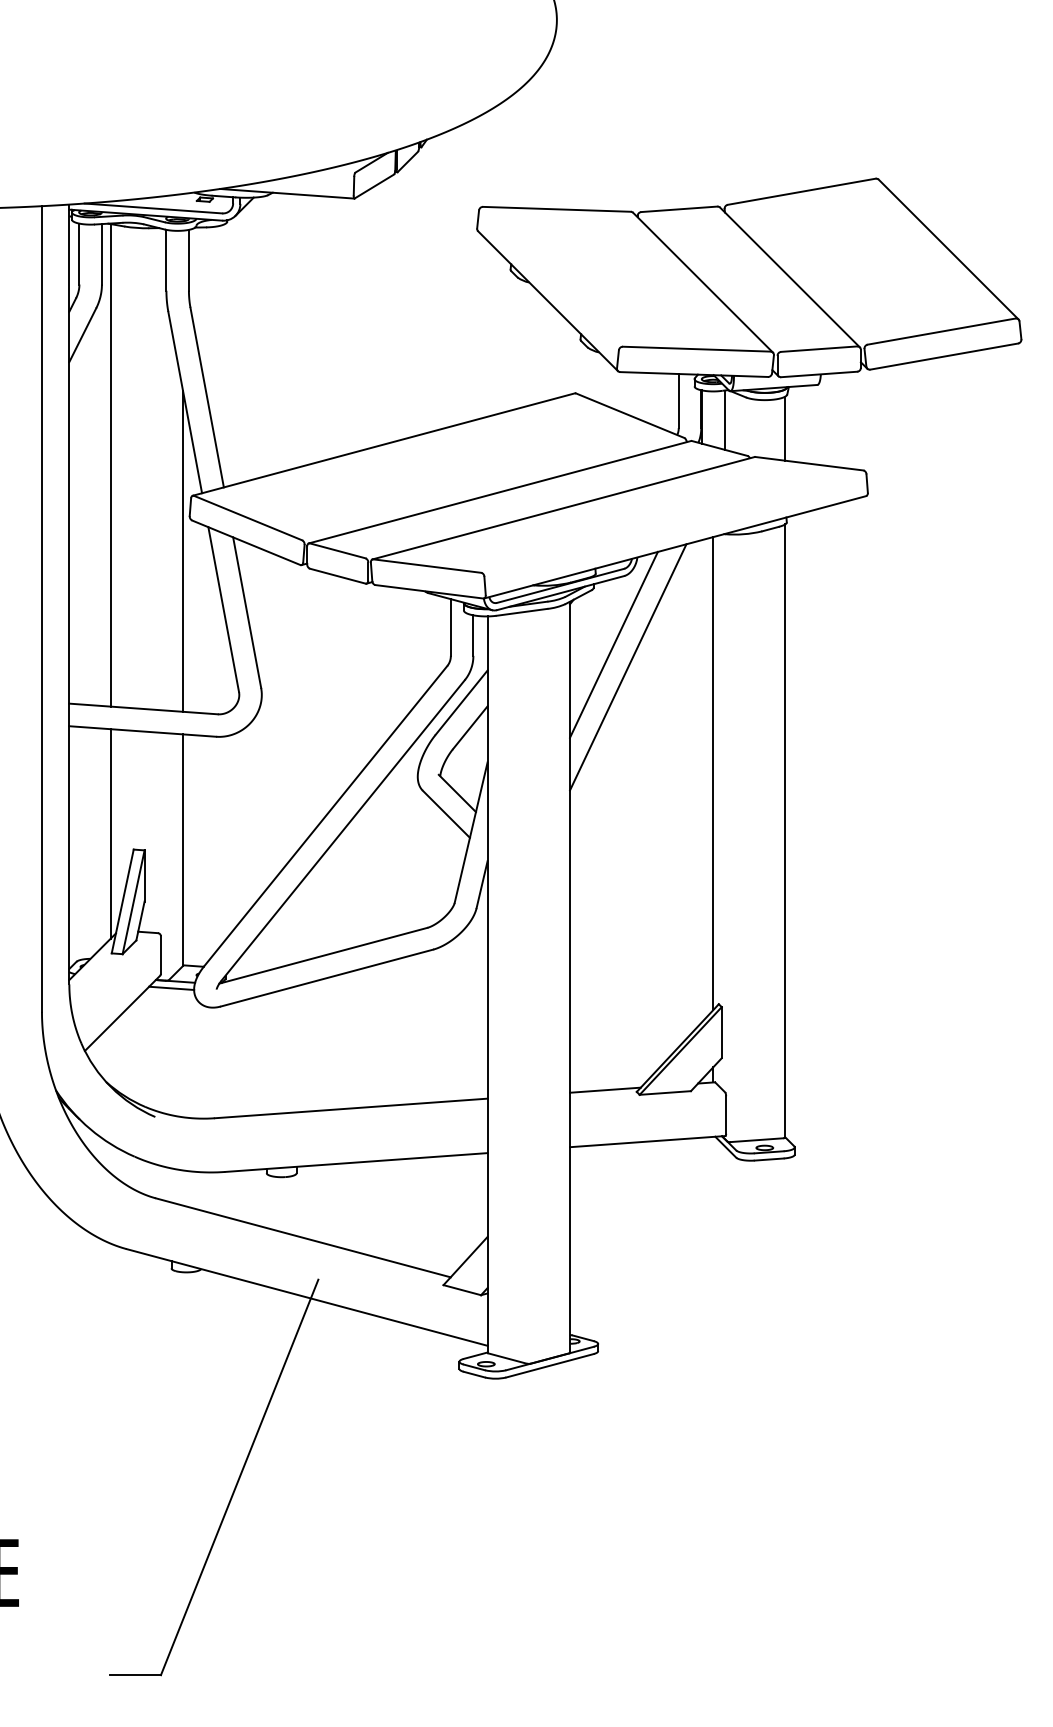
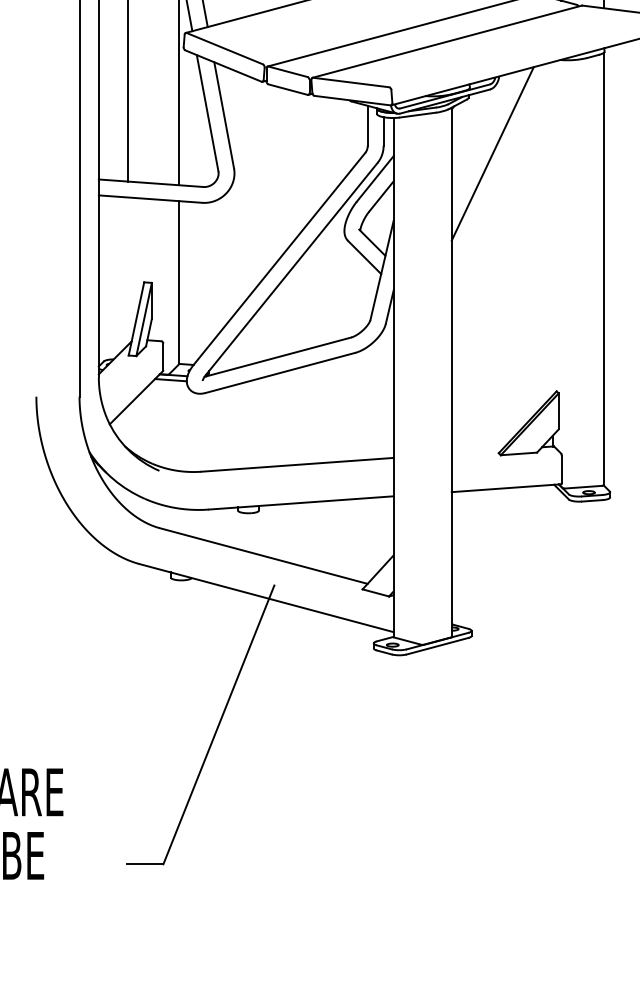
line: (613, 644) -> (482, 137), removed
line: (713, 773) -> (552, 228), removed
line: (110, 833) -> (127, 271), removed
line: (605, 1089) -> (476, 451), removed

